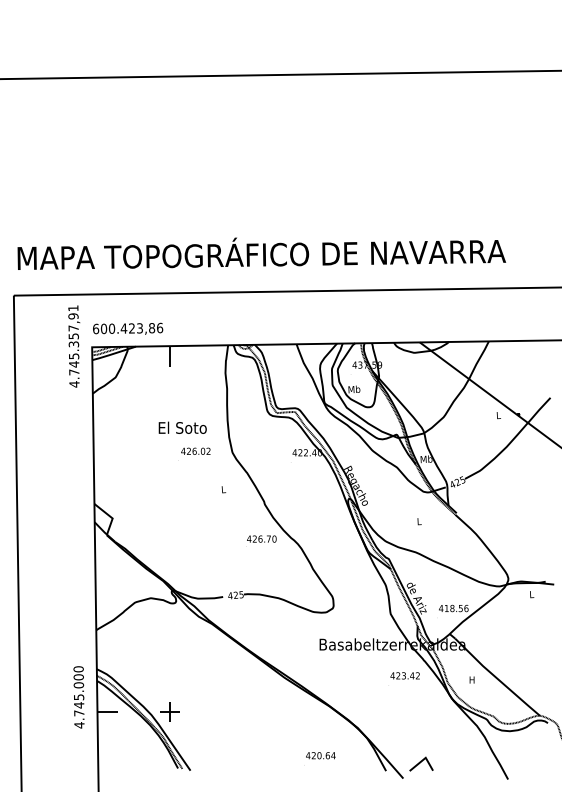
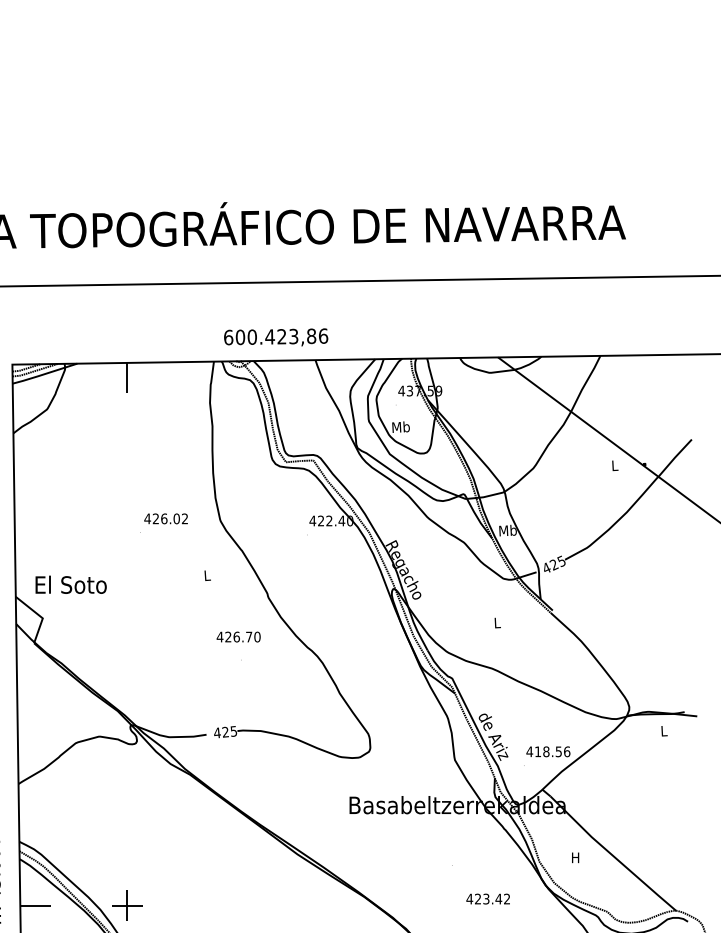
text: (128, 328) -> (276, 336), moved
text: (182, 427) -> (70, 584), moved
text: (261, 538) -> (238, 636), moved
text: (404, 675) -> (487, 898), moved

